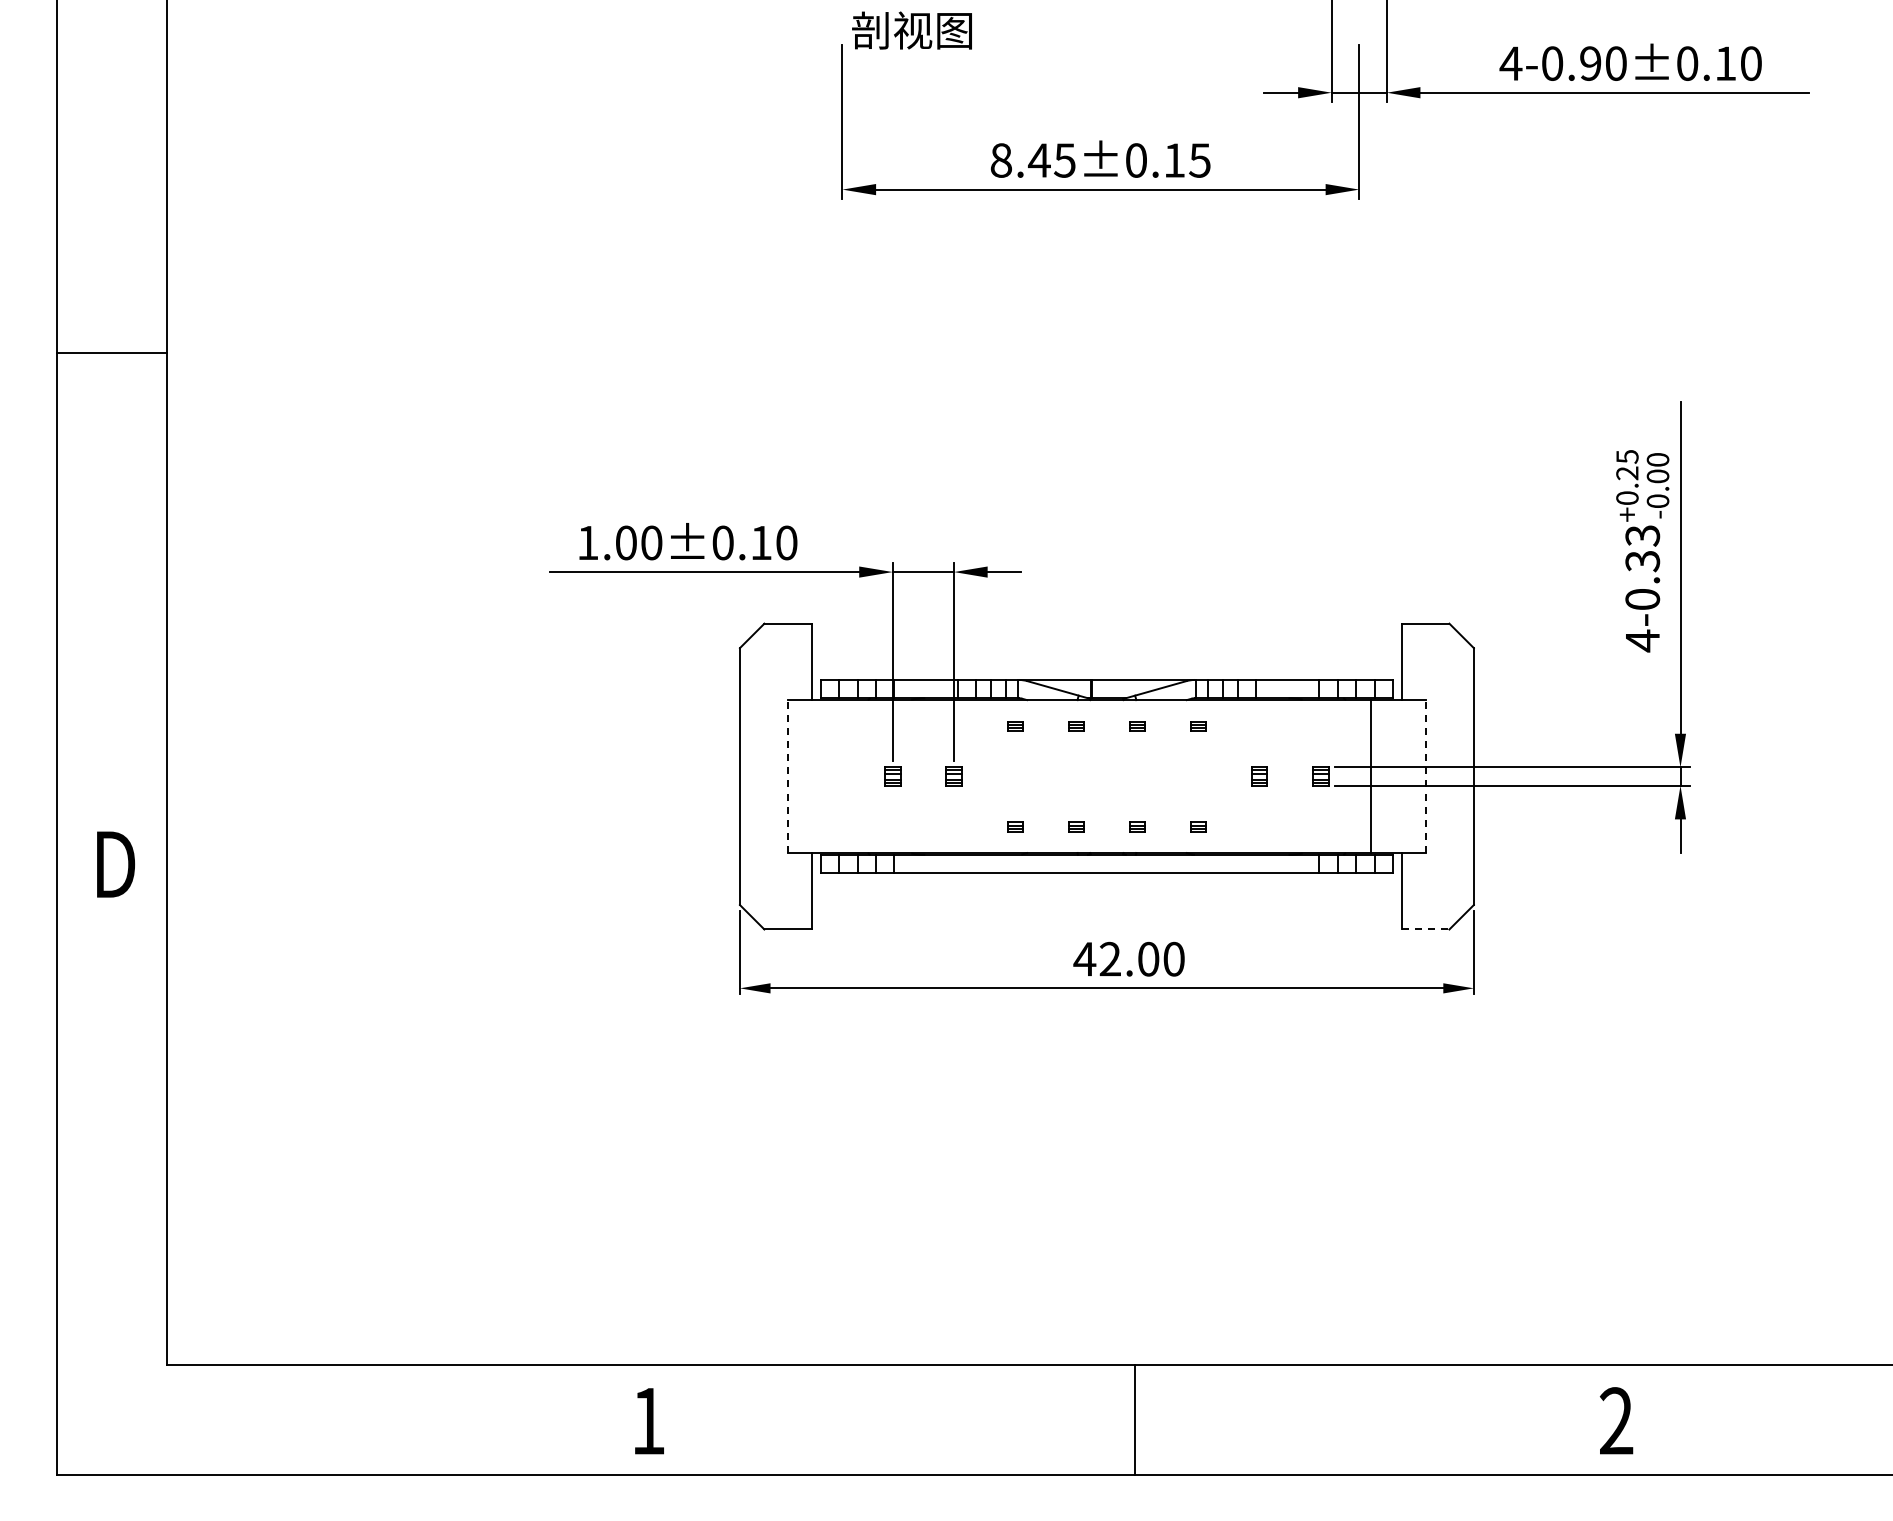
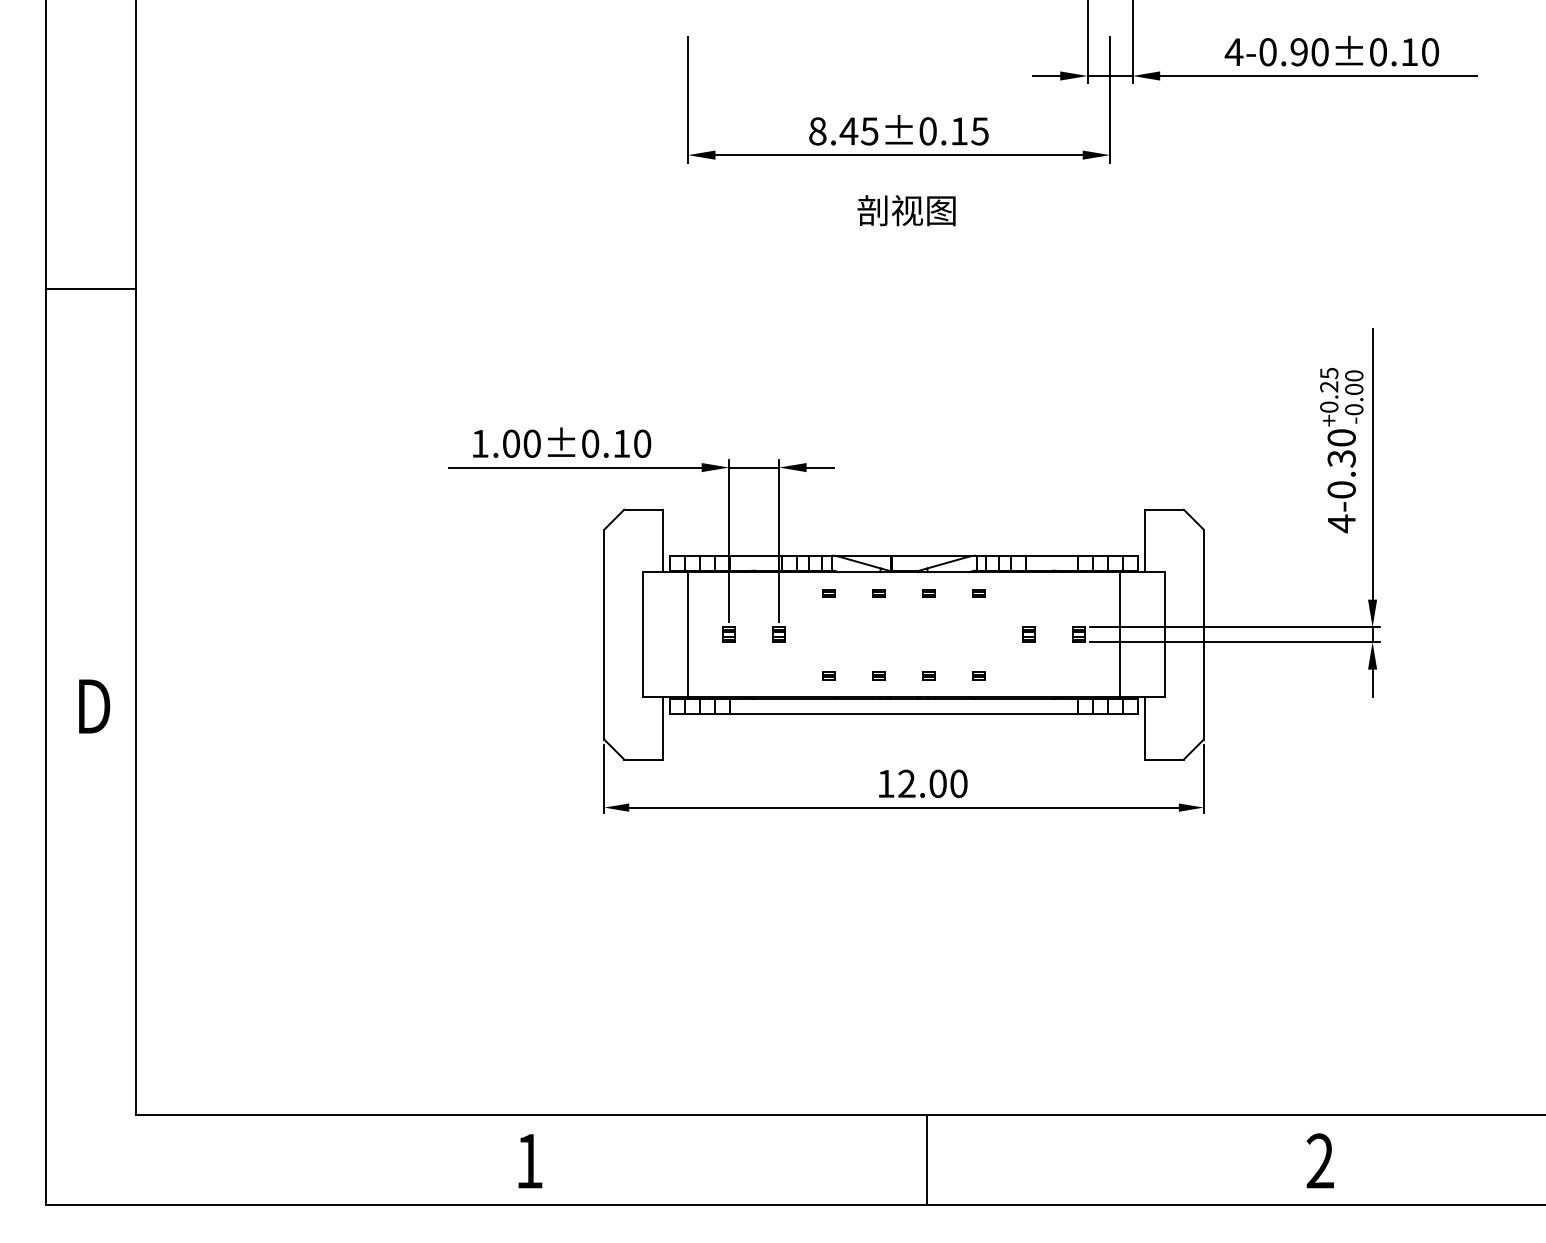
text: (911, 30) -> (906, 210), moved
text: (1642, 535) -> (1341, 437), 4-0.33 -> 4-0.30
line: (787, 776) -> (643, 634), dashed -> solid
line: (842, 776) -> (688, 634), added
line: (1426, 776) -> (1165, 634), dashed -> solid
line: (1425, 929) -> (1164, 759), dashed -> solid
text: (1084, 959) -> (885, 784), 42.00 -> 12.00

